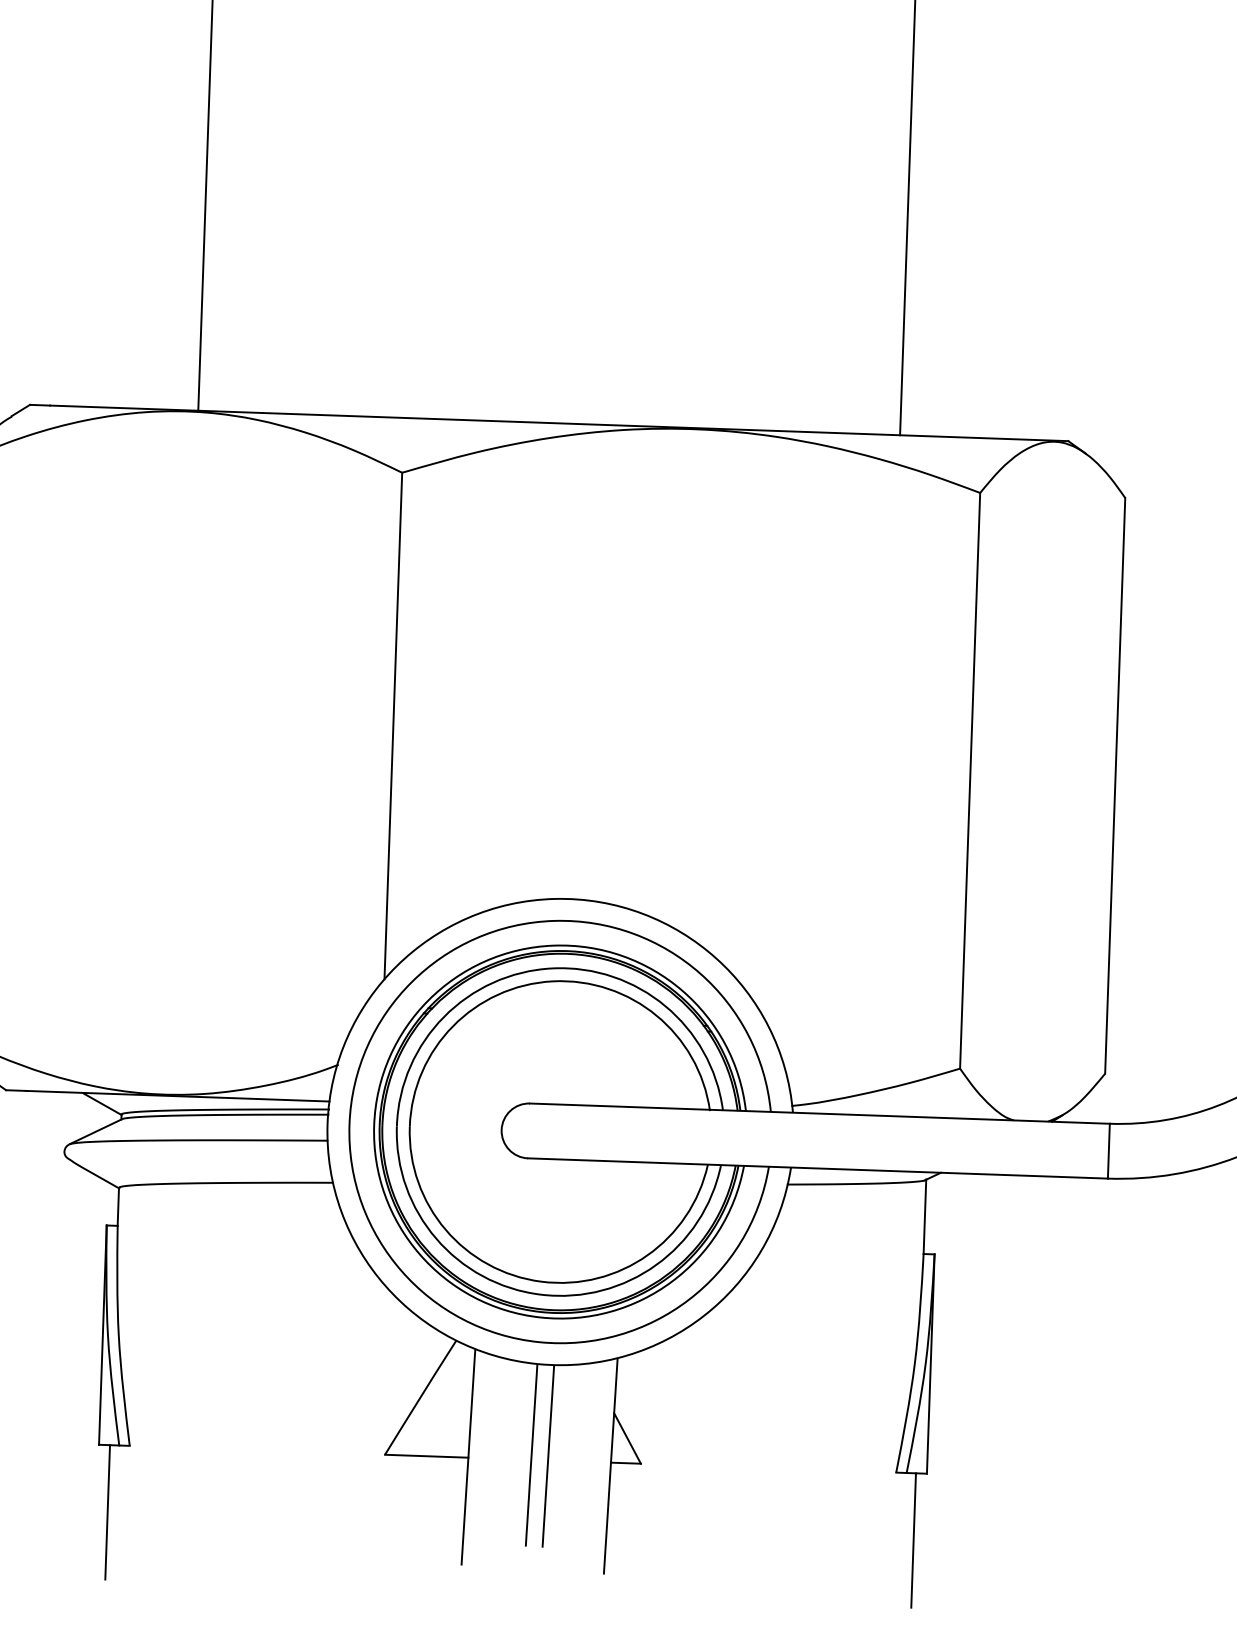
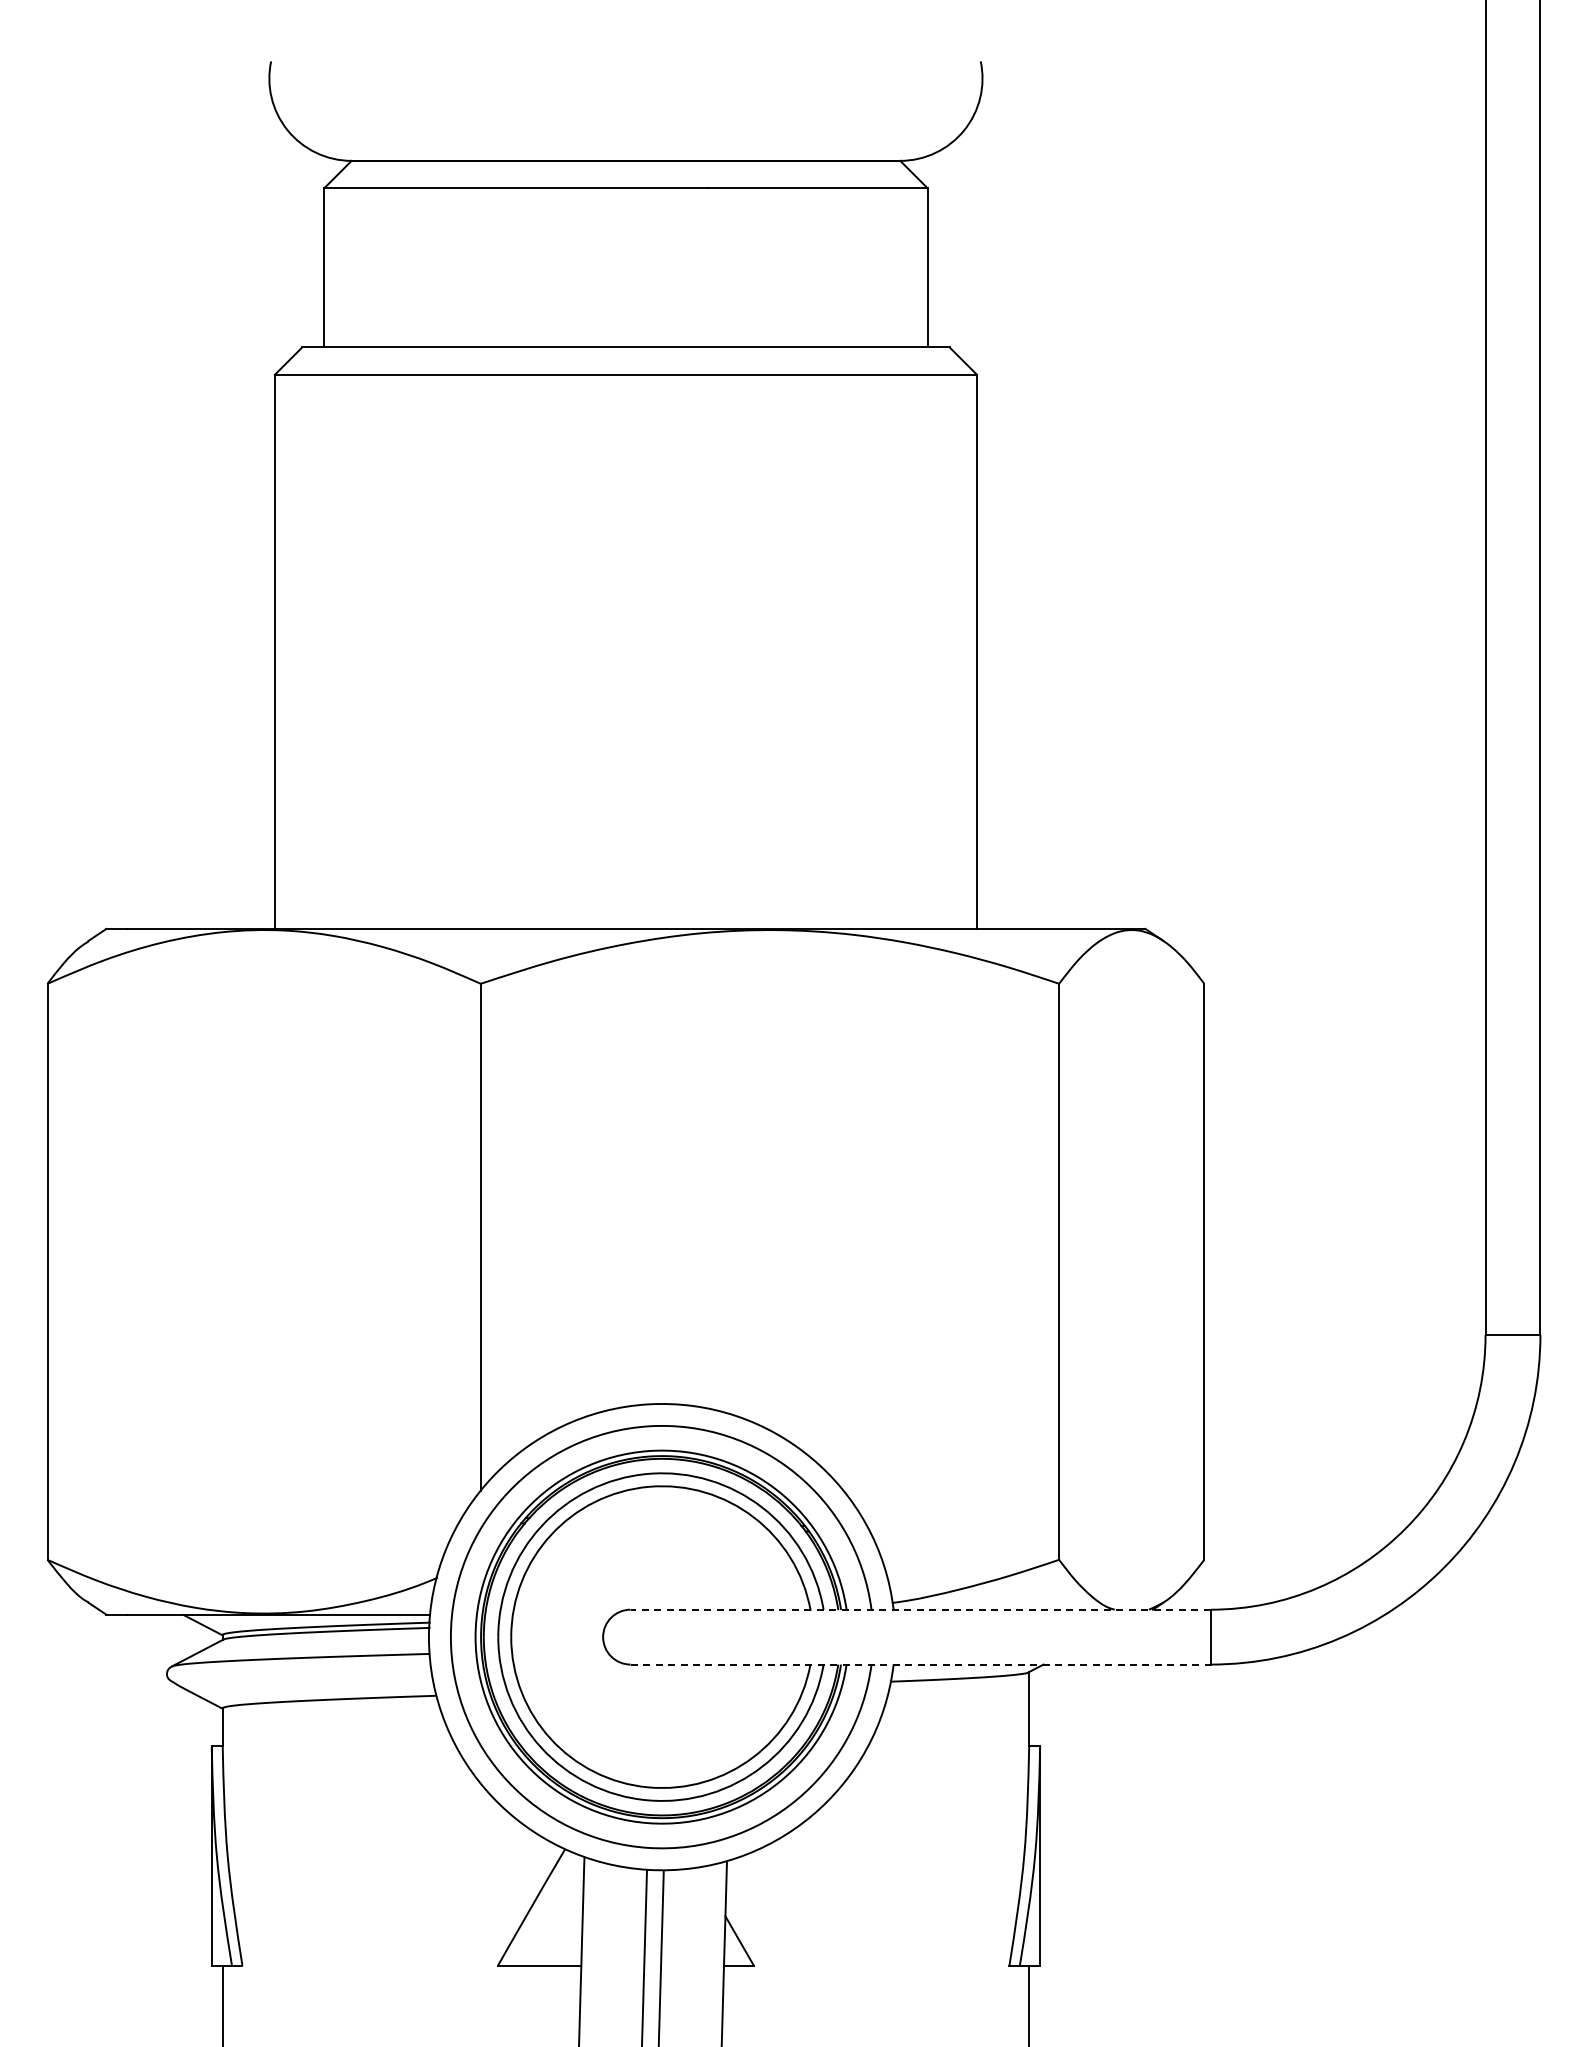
line: (819, 1113) -> (920, 1609), solid -> dashed
line: (818, 1168) -> (921, 1664), solid -> dashed

